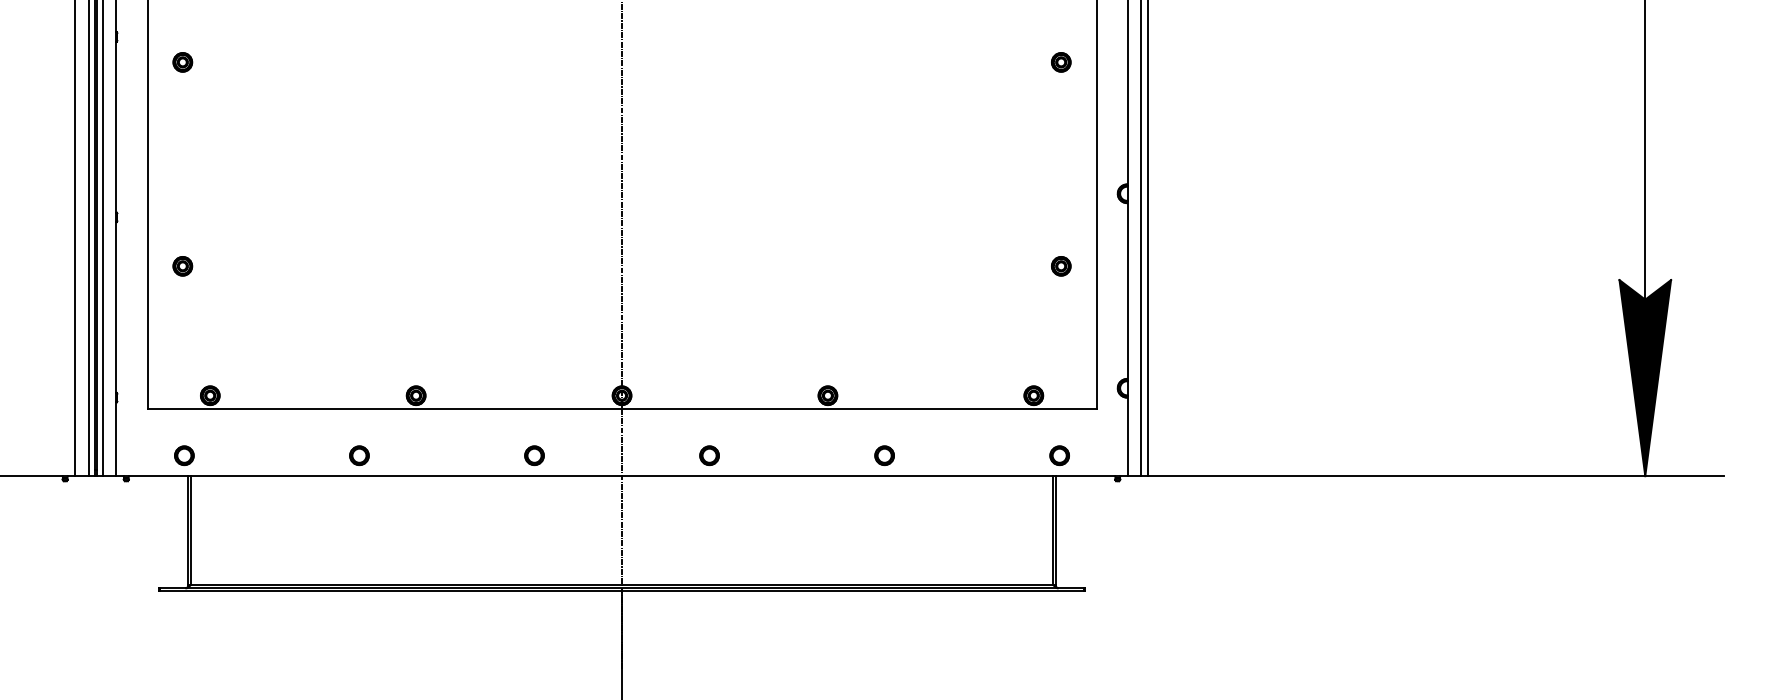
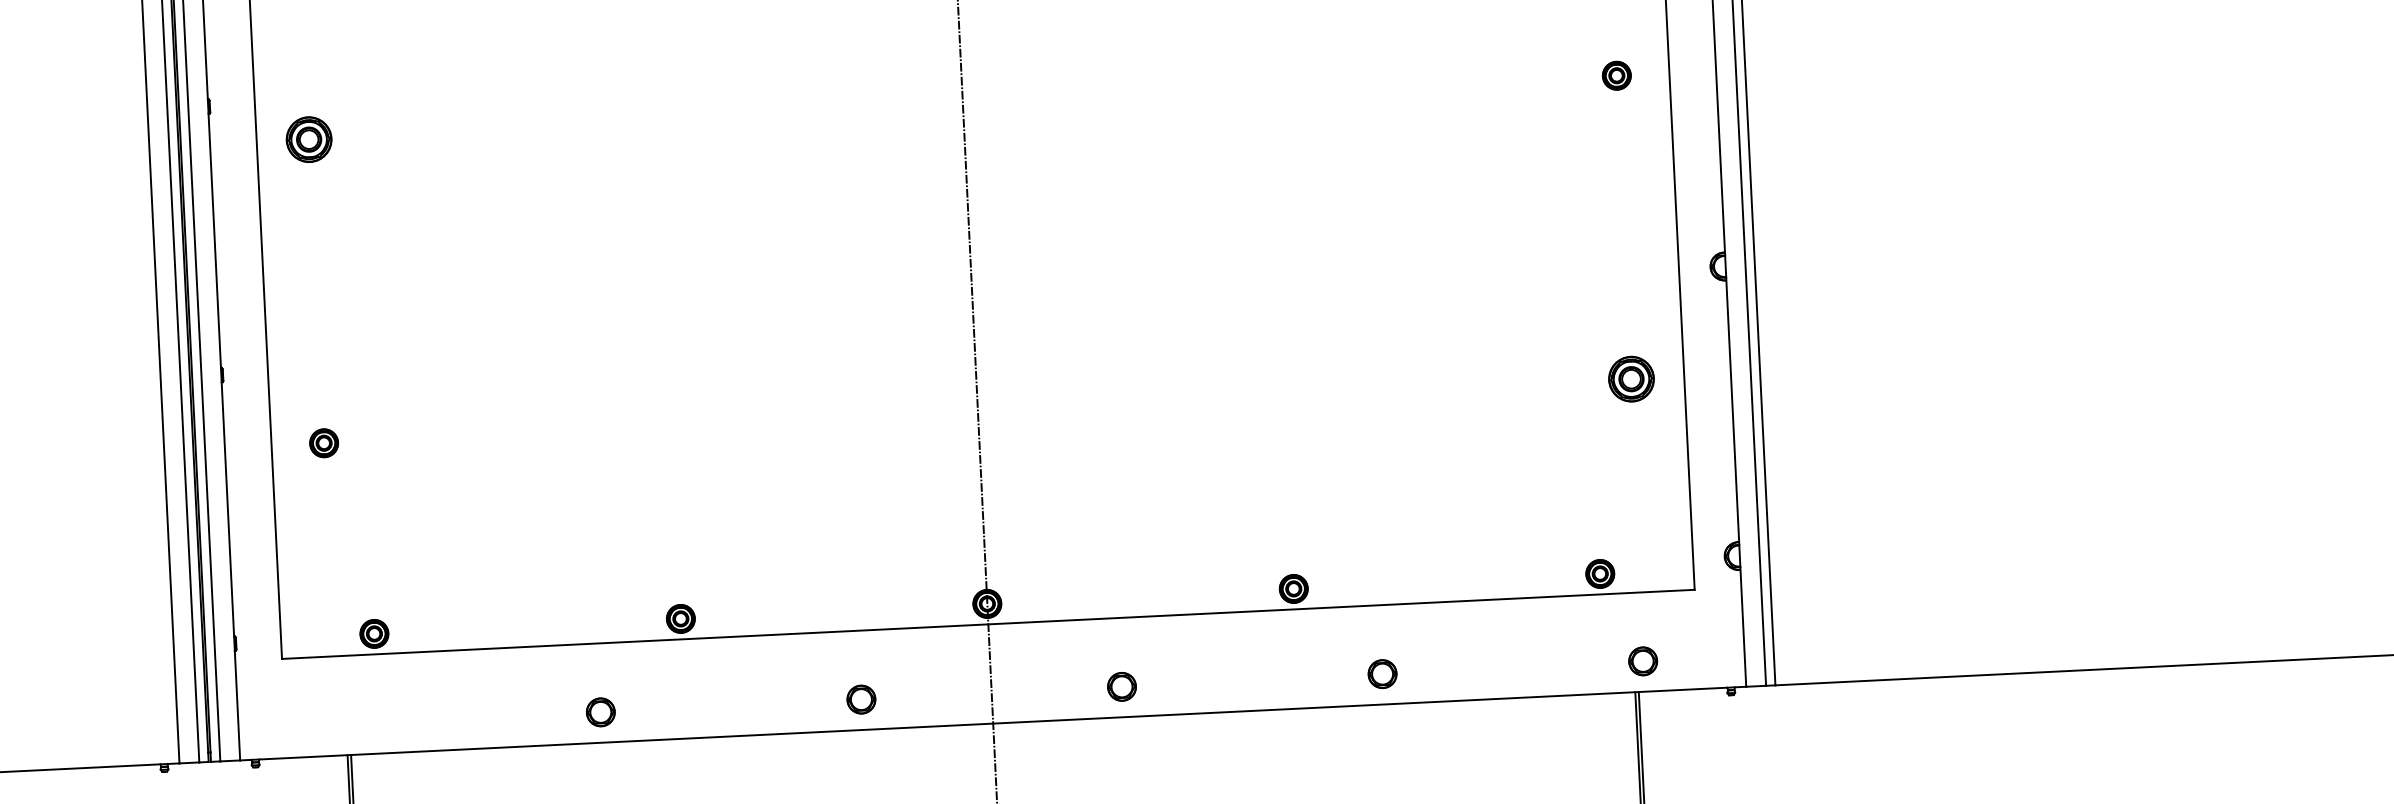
part: (182, 62) -> (308, 139), size x1.6
part: (1061, 266) -> (1632, 379), size x1.6
part: (184, 455) -> (340, 724), removed

